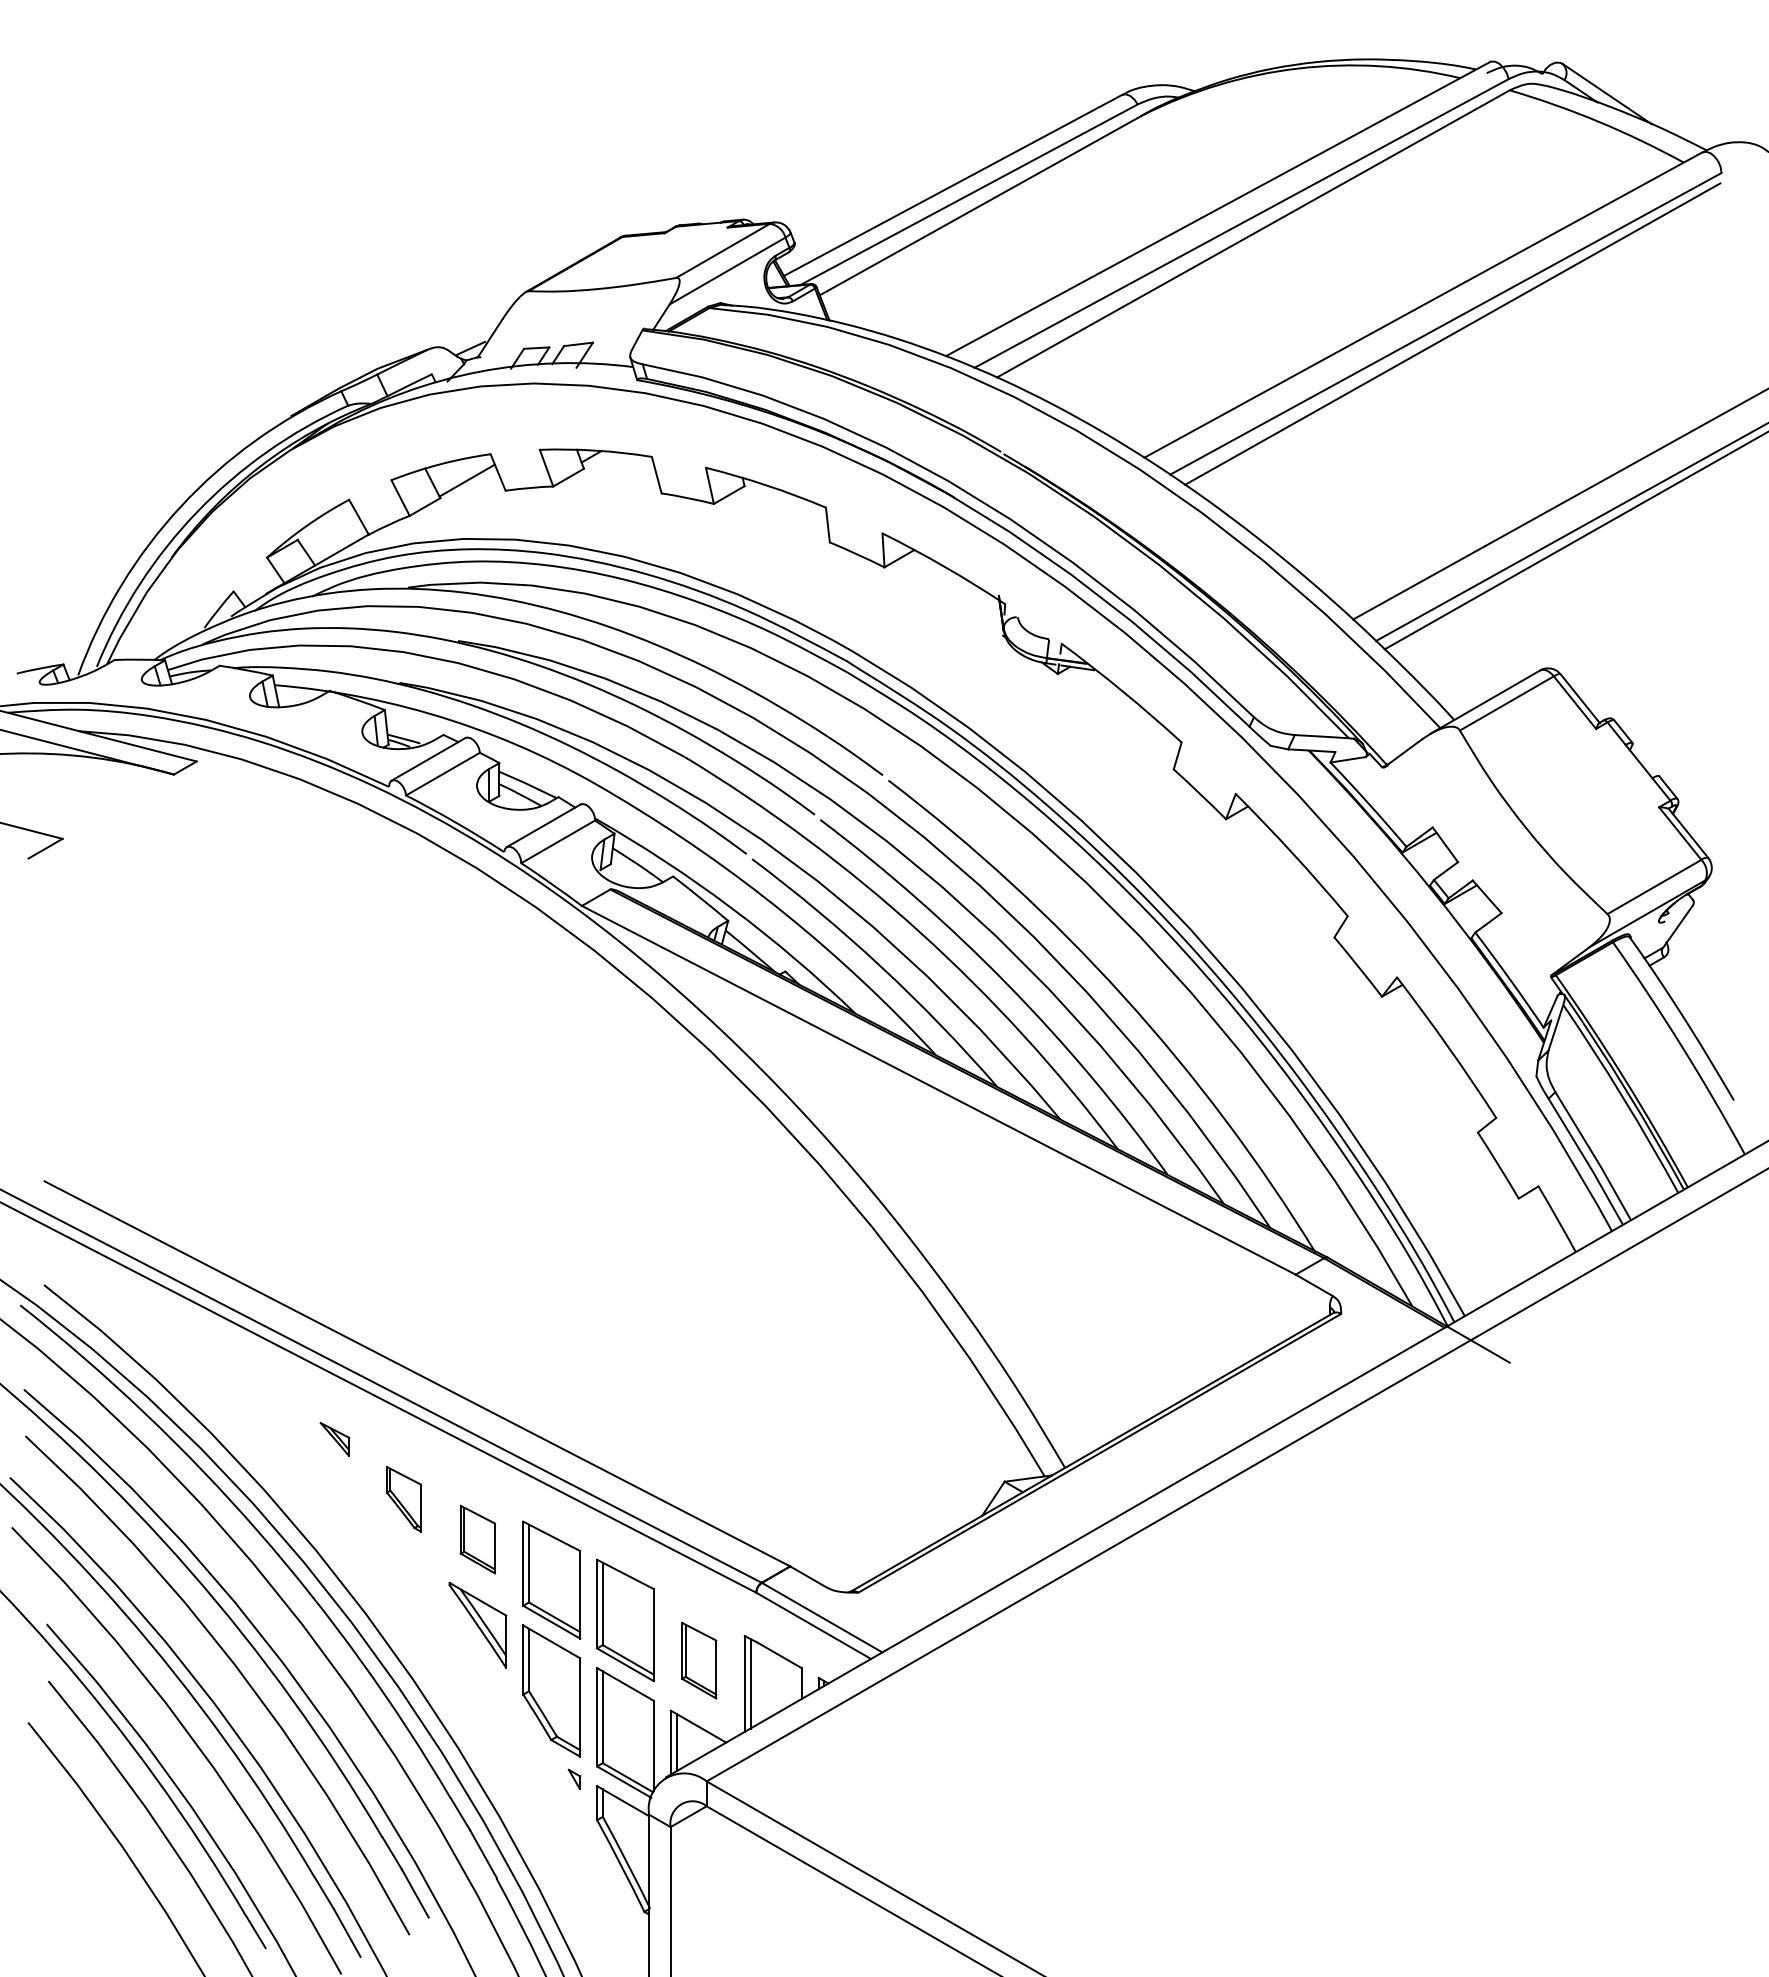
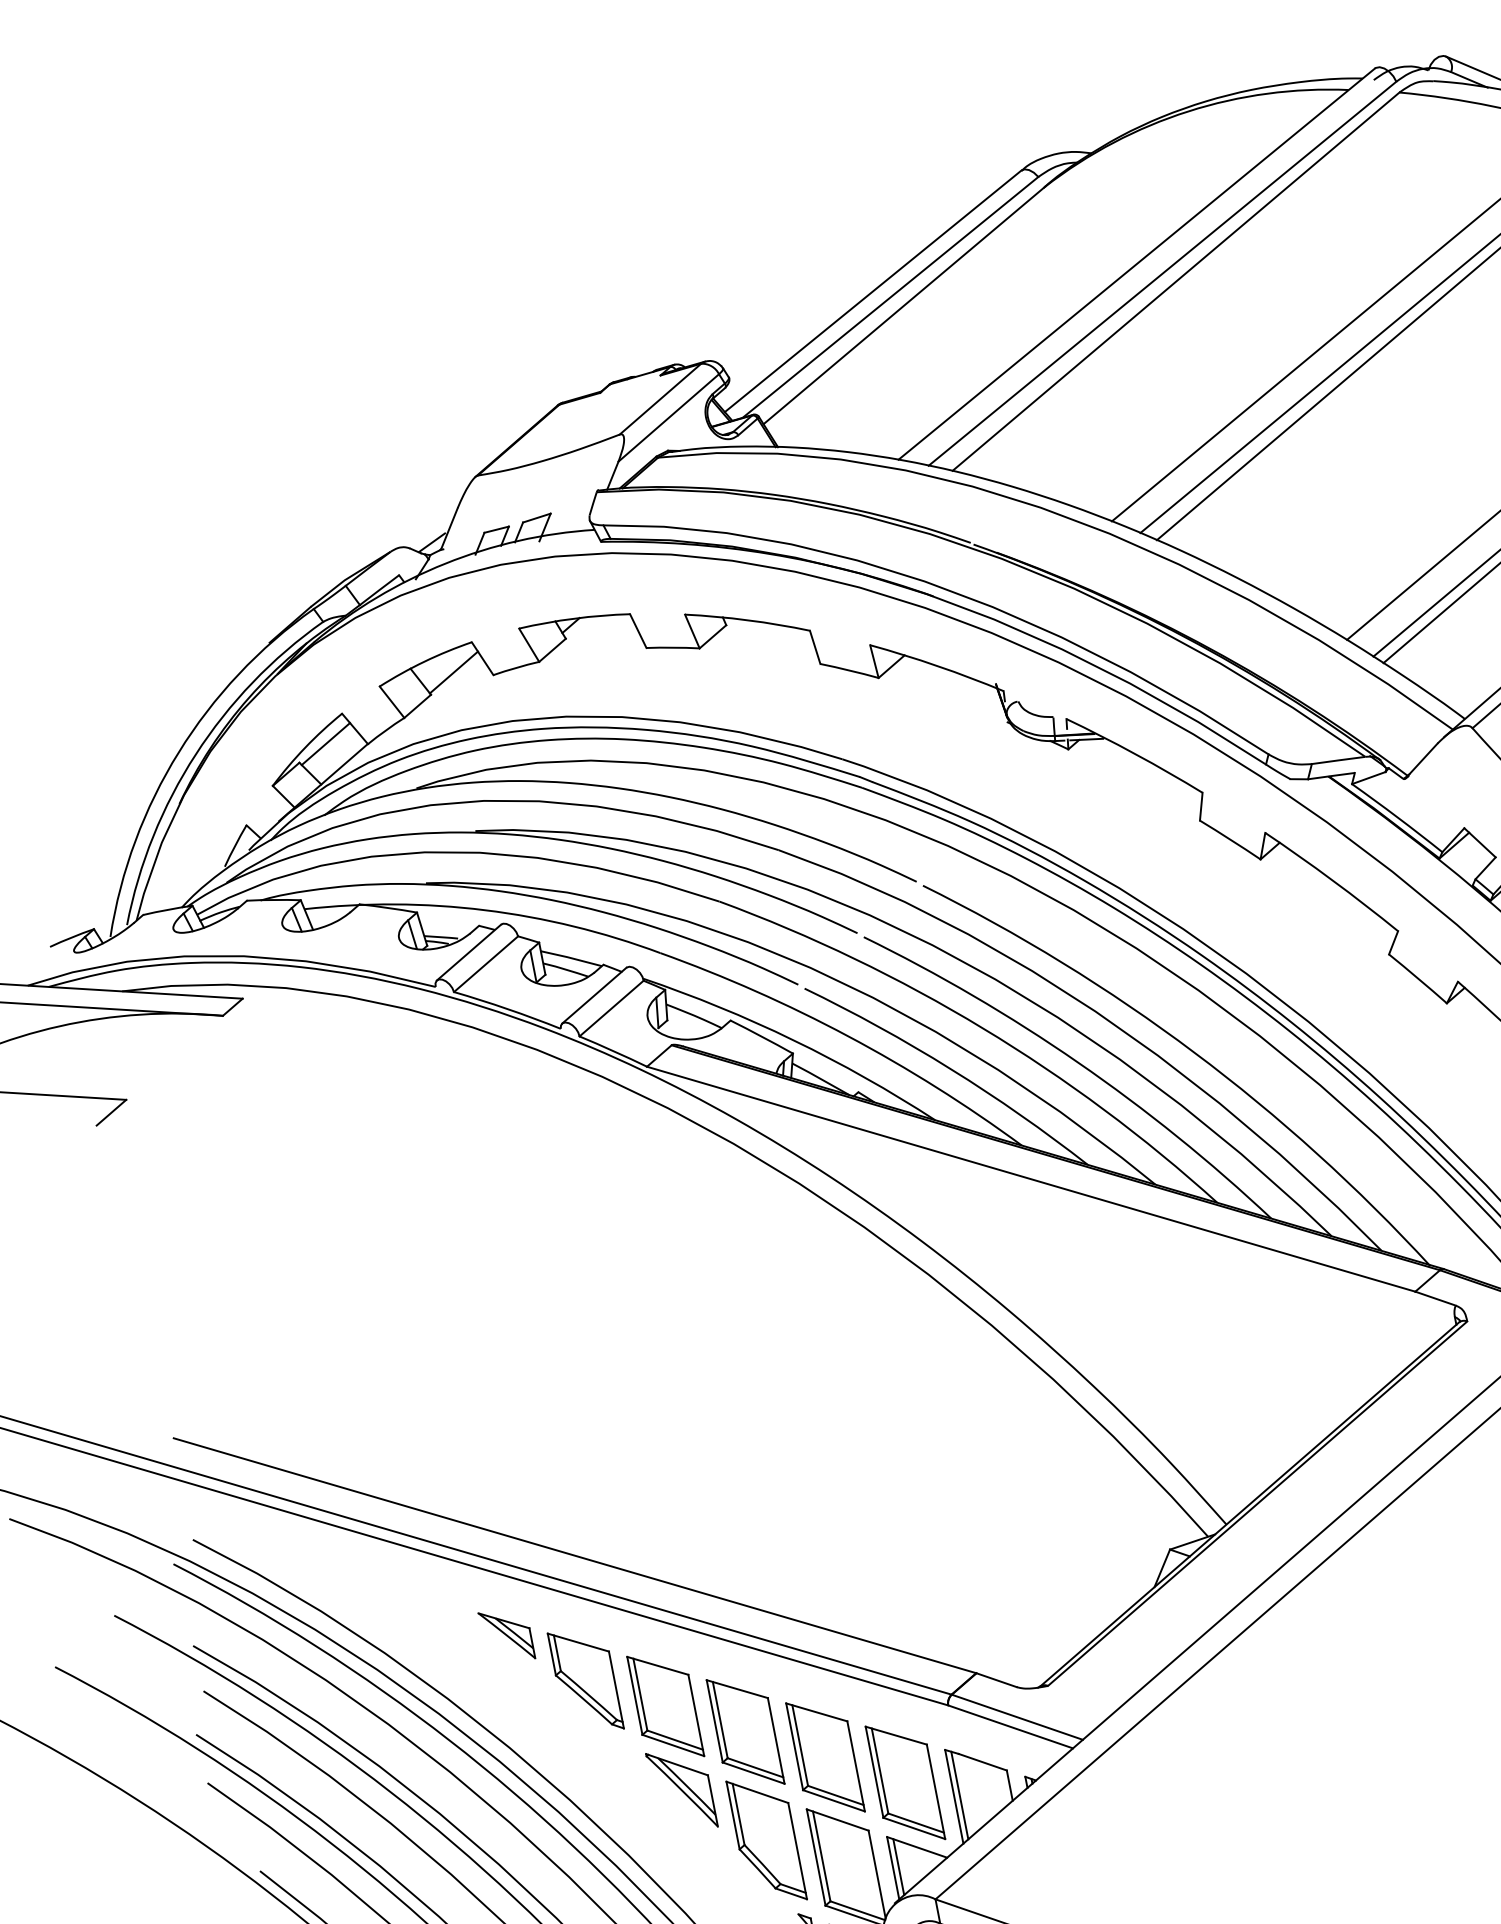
line: (327, 526) -> (325, 743), added
part: (334, 1439) -> (506, 1635), size x1.67
part: (403, 1499) -> (585, 1681), size x1.67
part: (477, 1539) -> (665, 1706), size x1.67
part: (698, 1660) -> (904, 1782), size x1.67

